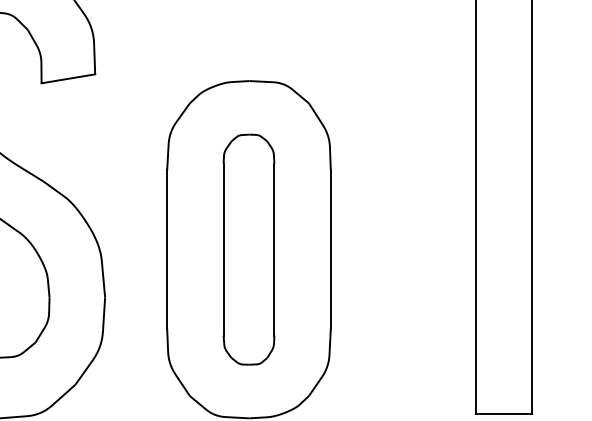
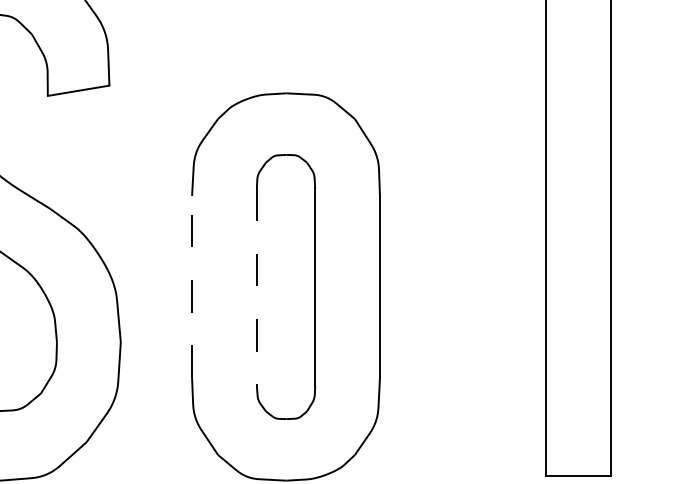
line: (167, 249) -> (192, 286), solid -> dashed
line: (223, 250) -> (256, 287), solid -> dashed

